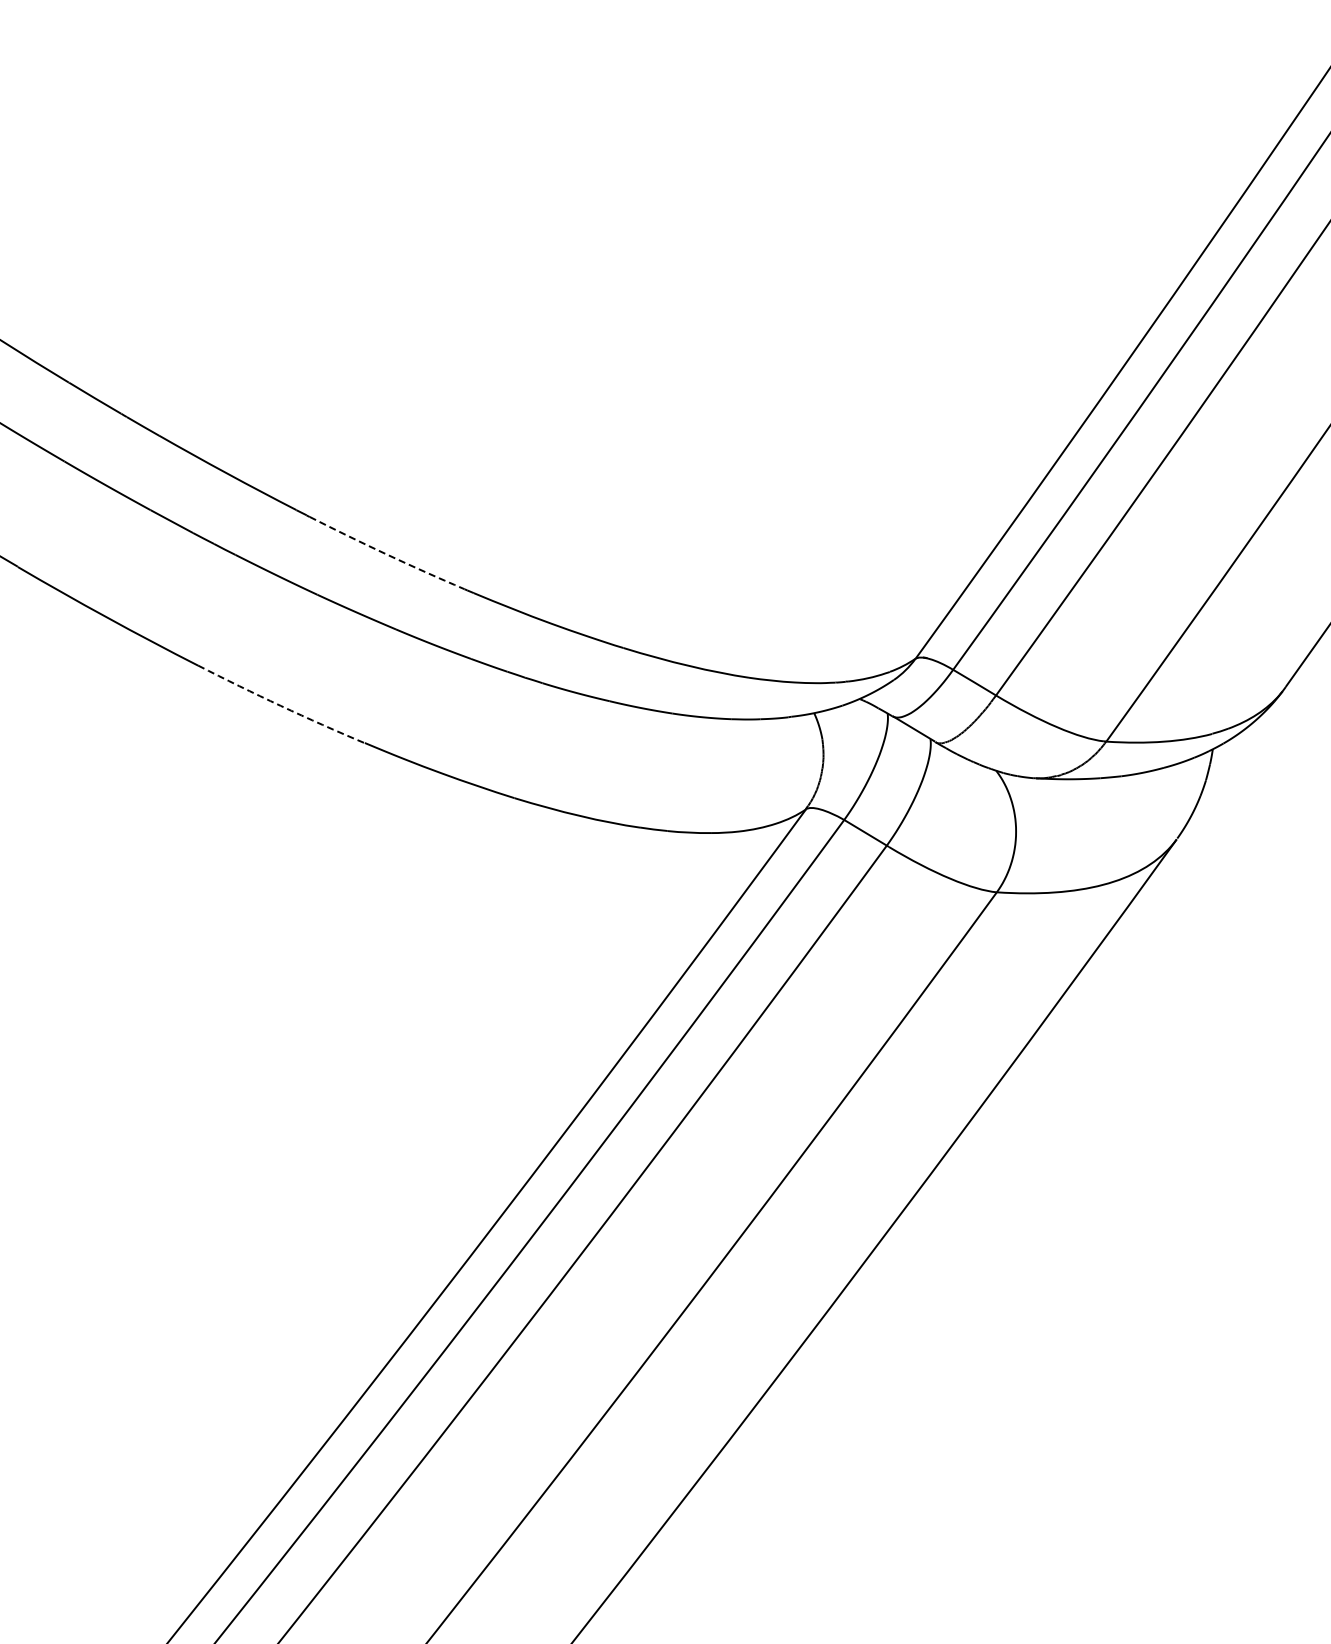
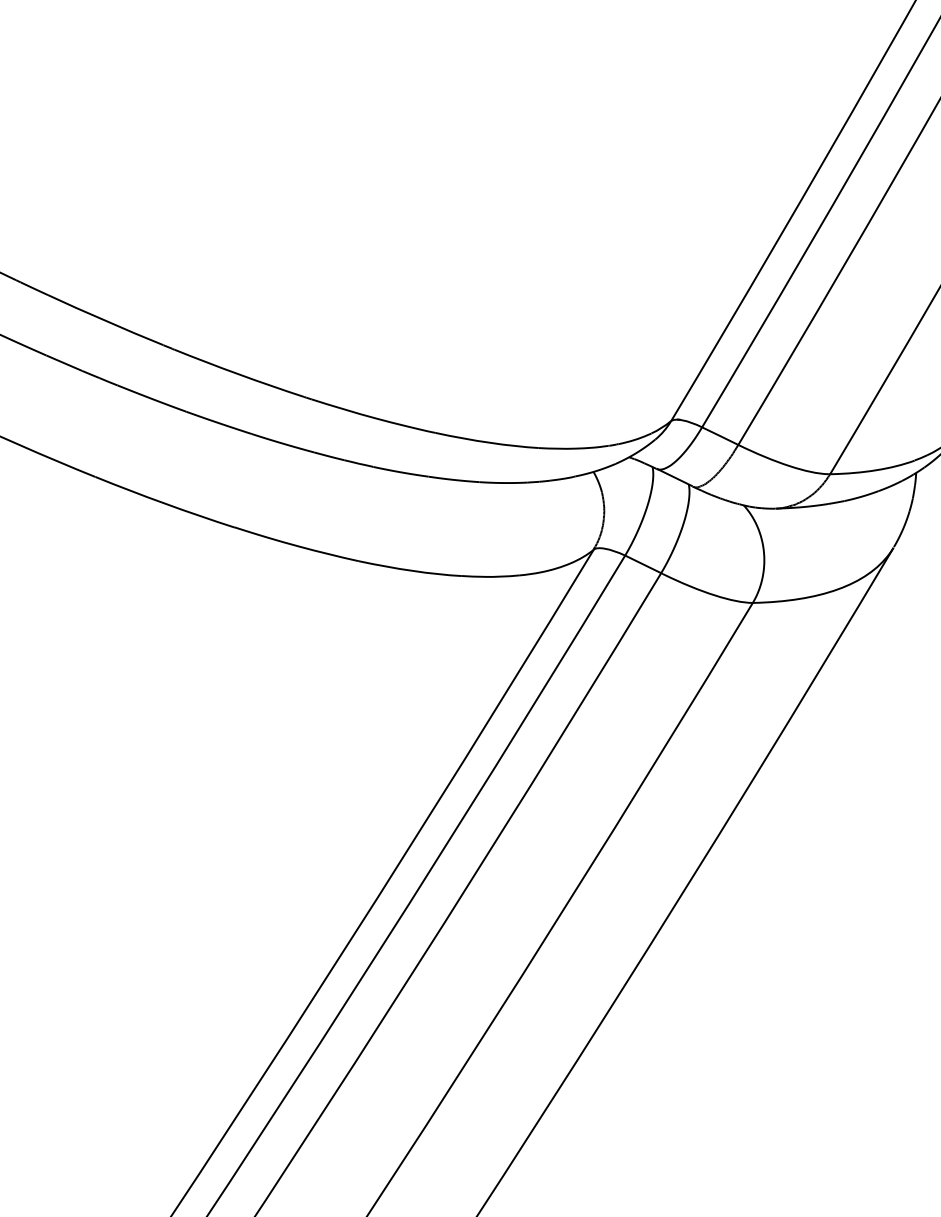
arc: (386, 554) -> (238, 374), dashed -> solid
arc: (280, 705) -> (164, 503), dashed -> solid

